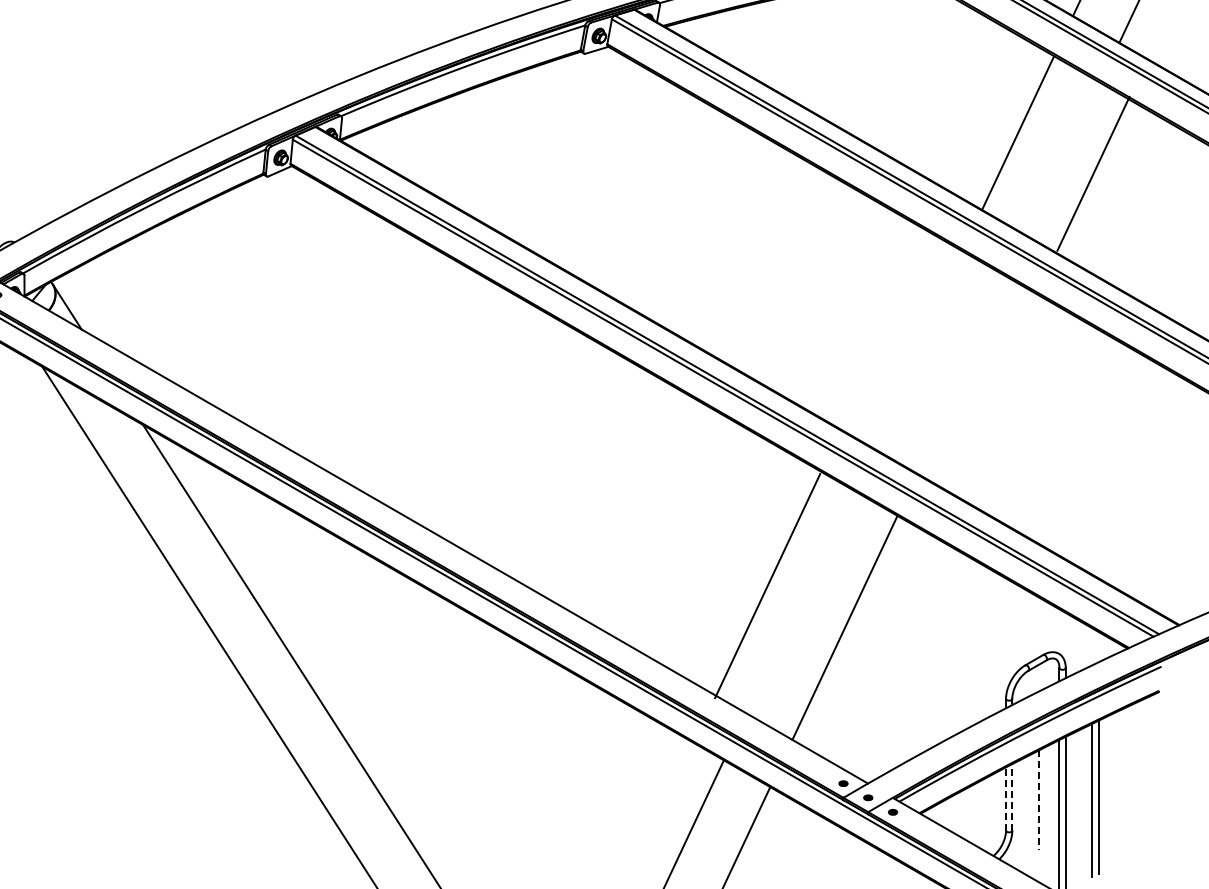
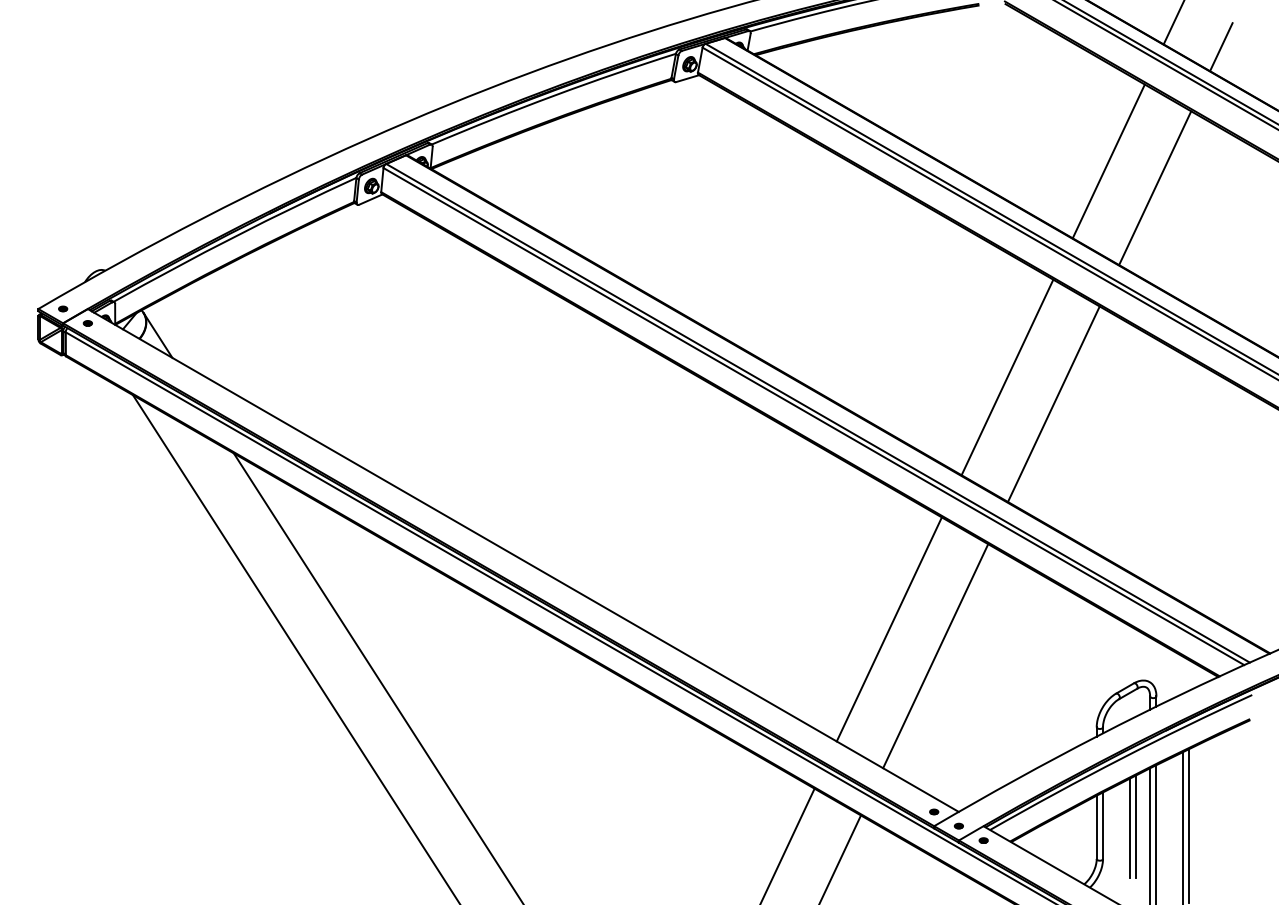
line: (1093, 174) -> (1155, 188), moved
line: (916, 349) -> (1007, 377), added
line: (962, 375) -> (1053, 403), added
line: (766, 586) -> (888, 629), moved
line: (1012, 797) -> (1103, 825), dashed -> solid
line: (1044, 798) -> (1135, 826), added
line: (1005, 799) -> (1096, 827), dashed -> solid
line: (1038, 800) -> (1129, 828), dashed -> solid

